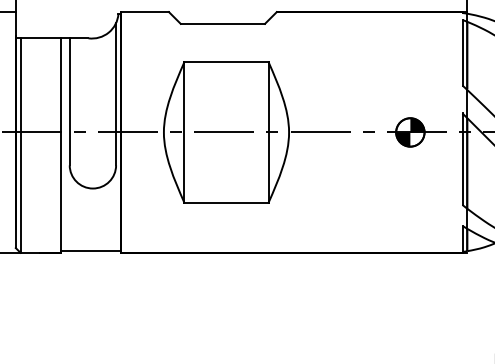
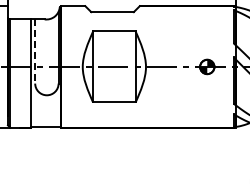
line: (70, 103) -> (35, 52), solid -> dashed

